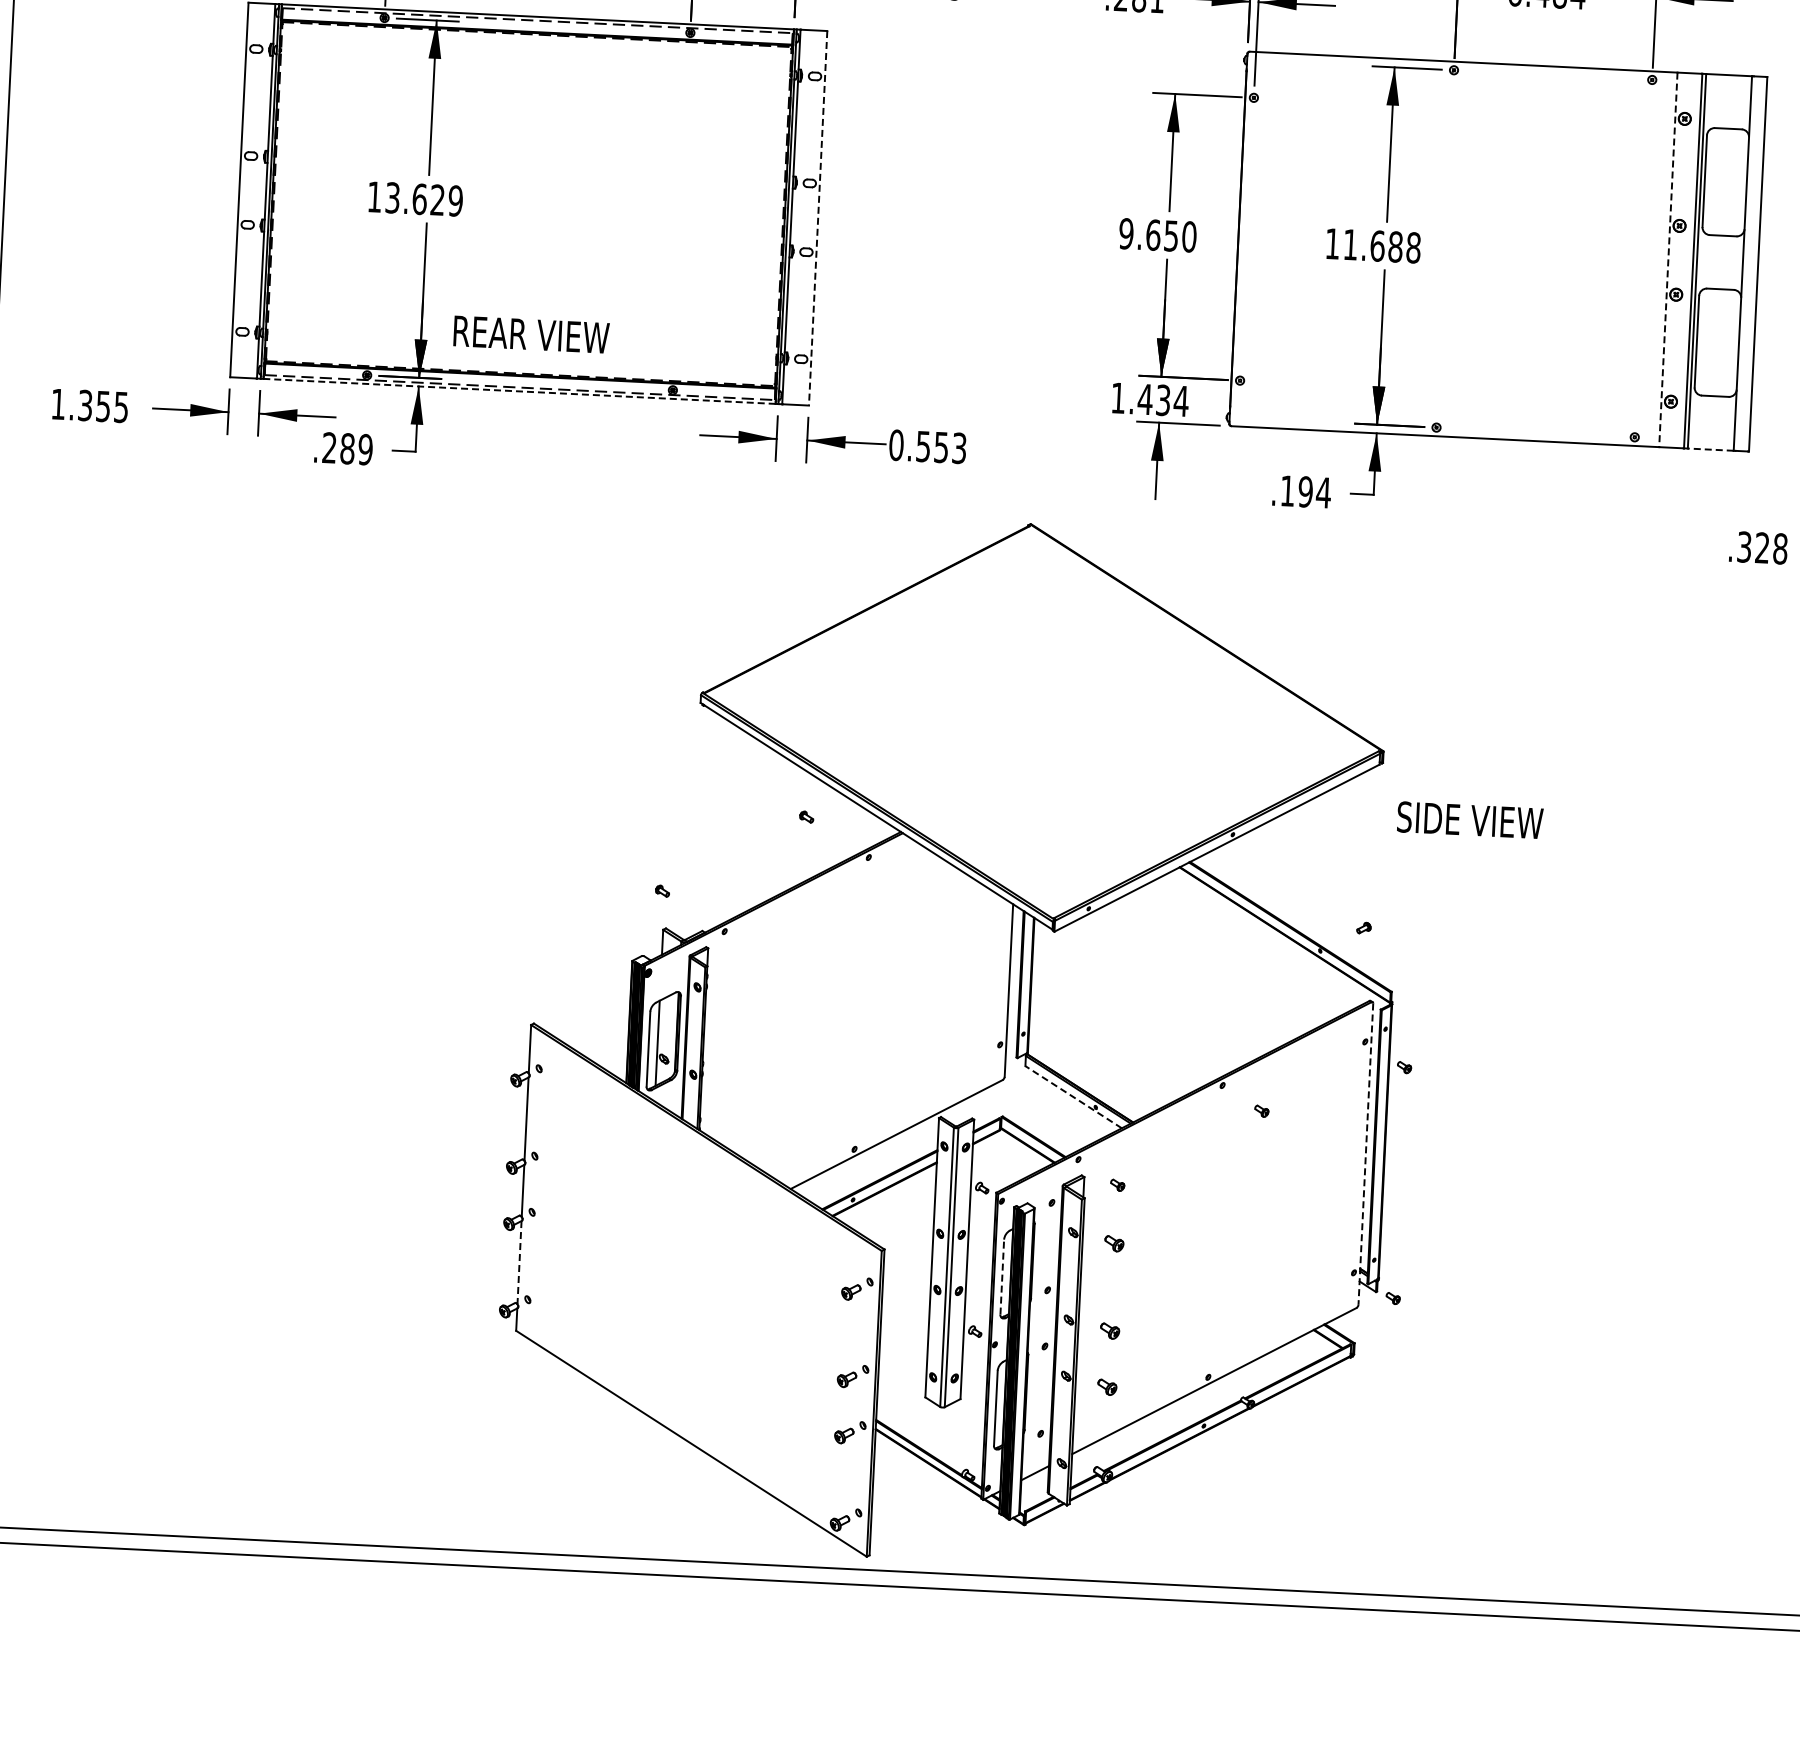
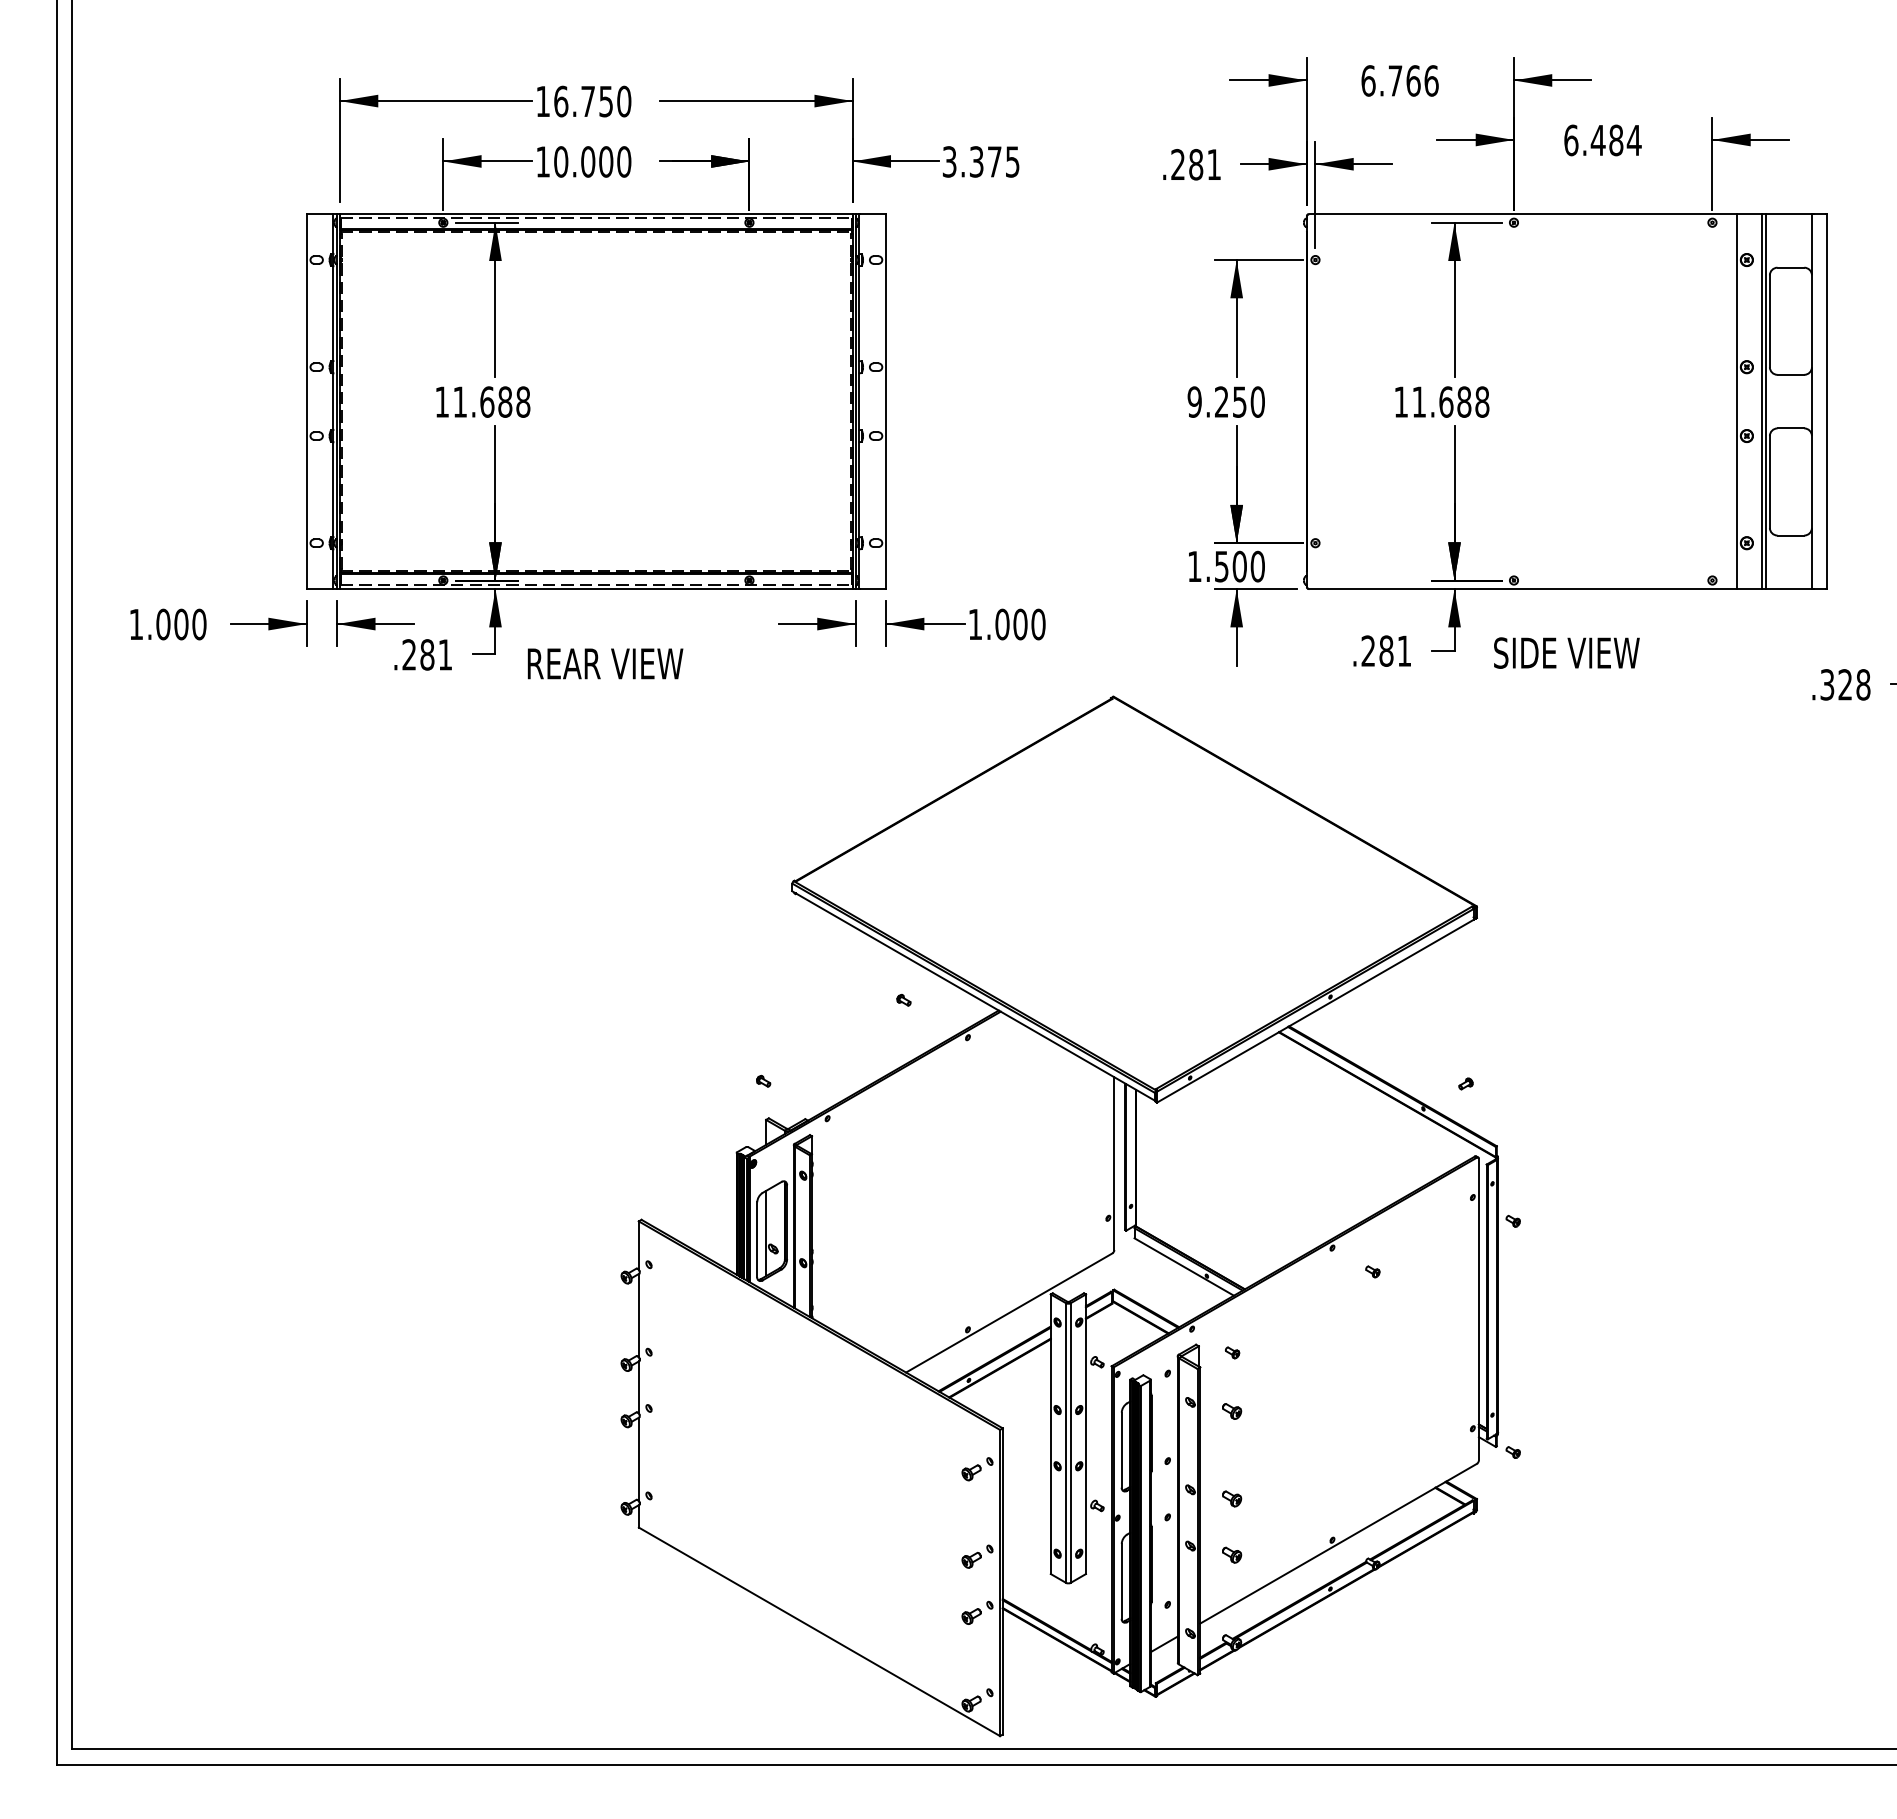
text: (424, 198) -> (491, 401), 13.629 -> 11.688
line: (818, 219) -> (886, 402), dashed -> solid
text: (1153, 234) -> (1221, 401), 9.650 -> 9.250
line: (1668, 260) -> (1737, 402), dashed -> solid
text: (531, 334) -> (605, 663), moved
line: (518, 391) -> (595, 589), dashed -> solid
text: (1163, 400) -> (1239, 566), 1.434 -> 1.500
text: (103, 406) -> (181, 624), 1.355 -> 1.000
text: (927, 446) -> (1006, 624), 0.553 -> 1.000
text: (365, 449) -> (445, 654), .289 -> .281
line: (1710, 450) -> (1788, 589), dashed -> solid
text: (1305, 491) -> (1386, 650), .194 -> .281
text: (1469, 819) -> (1566, 652), moved
line: (1072, 1096) -> (1183, 1266), dashed -> solid
line: (1365, 1154) -> (1478, 1309), dashed -> solid
line: (519, 1262) -> (638, 1459), dashed -> solid
line: (1002, 1276) -> (1121, 1449), dashed -> solid

